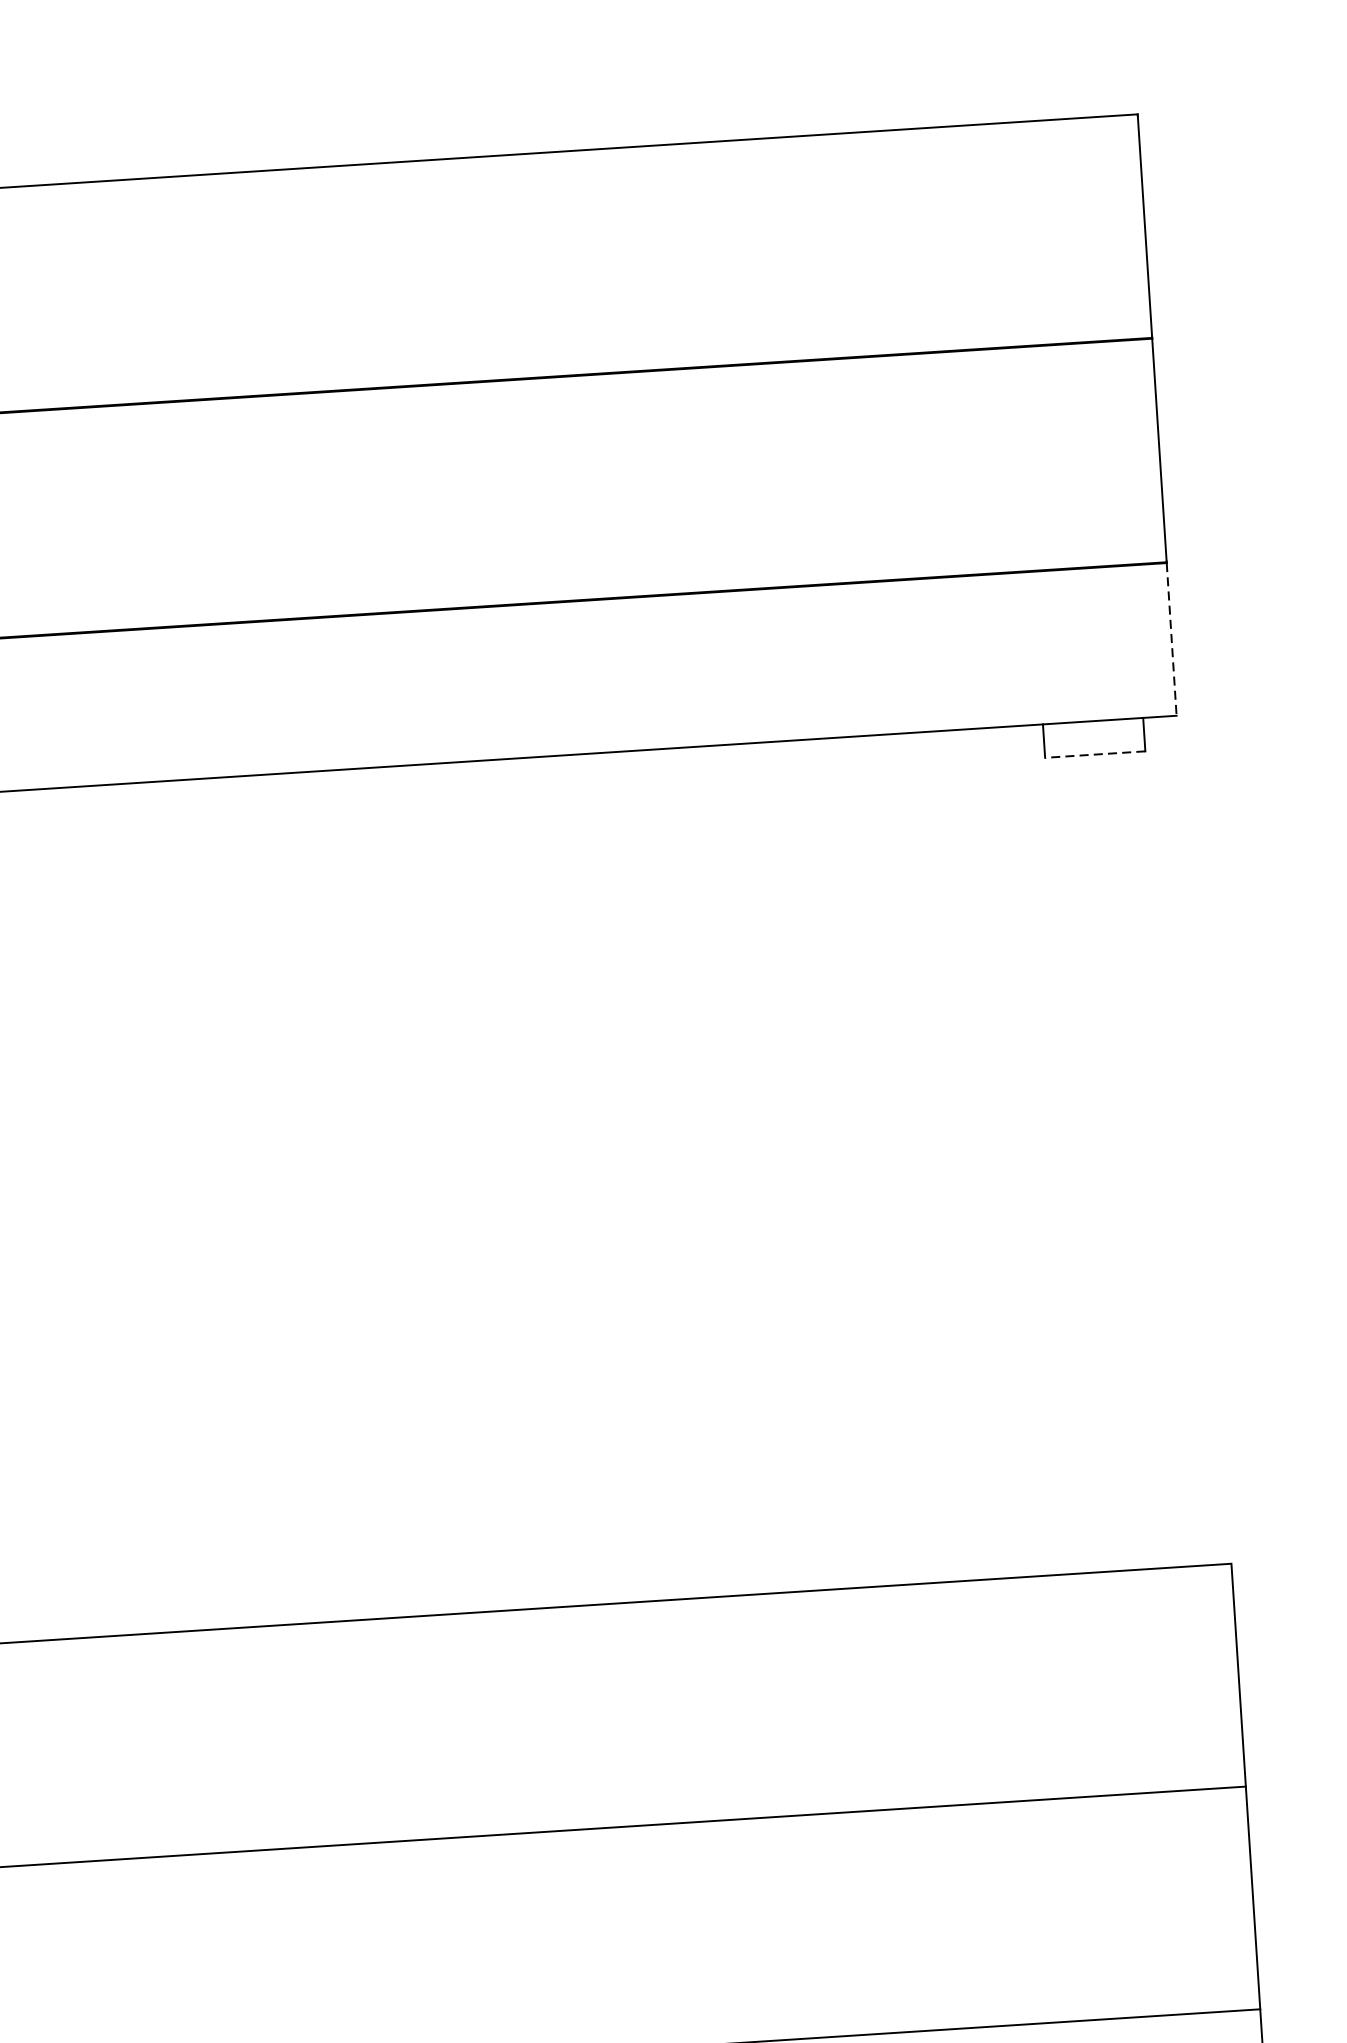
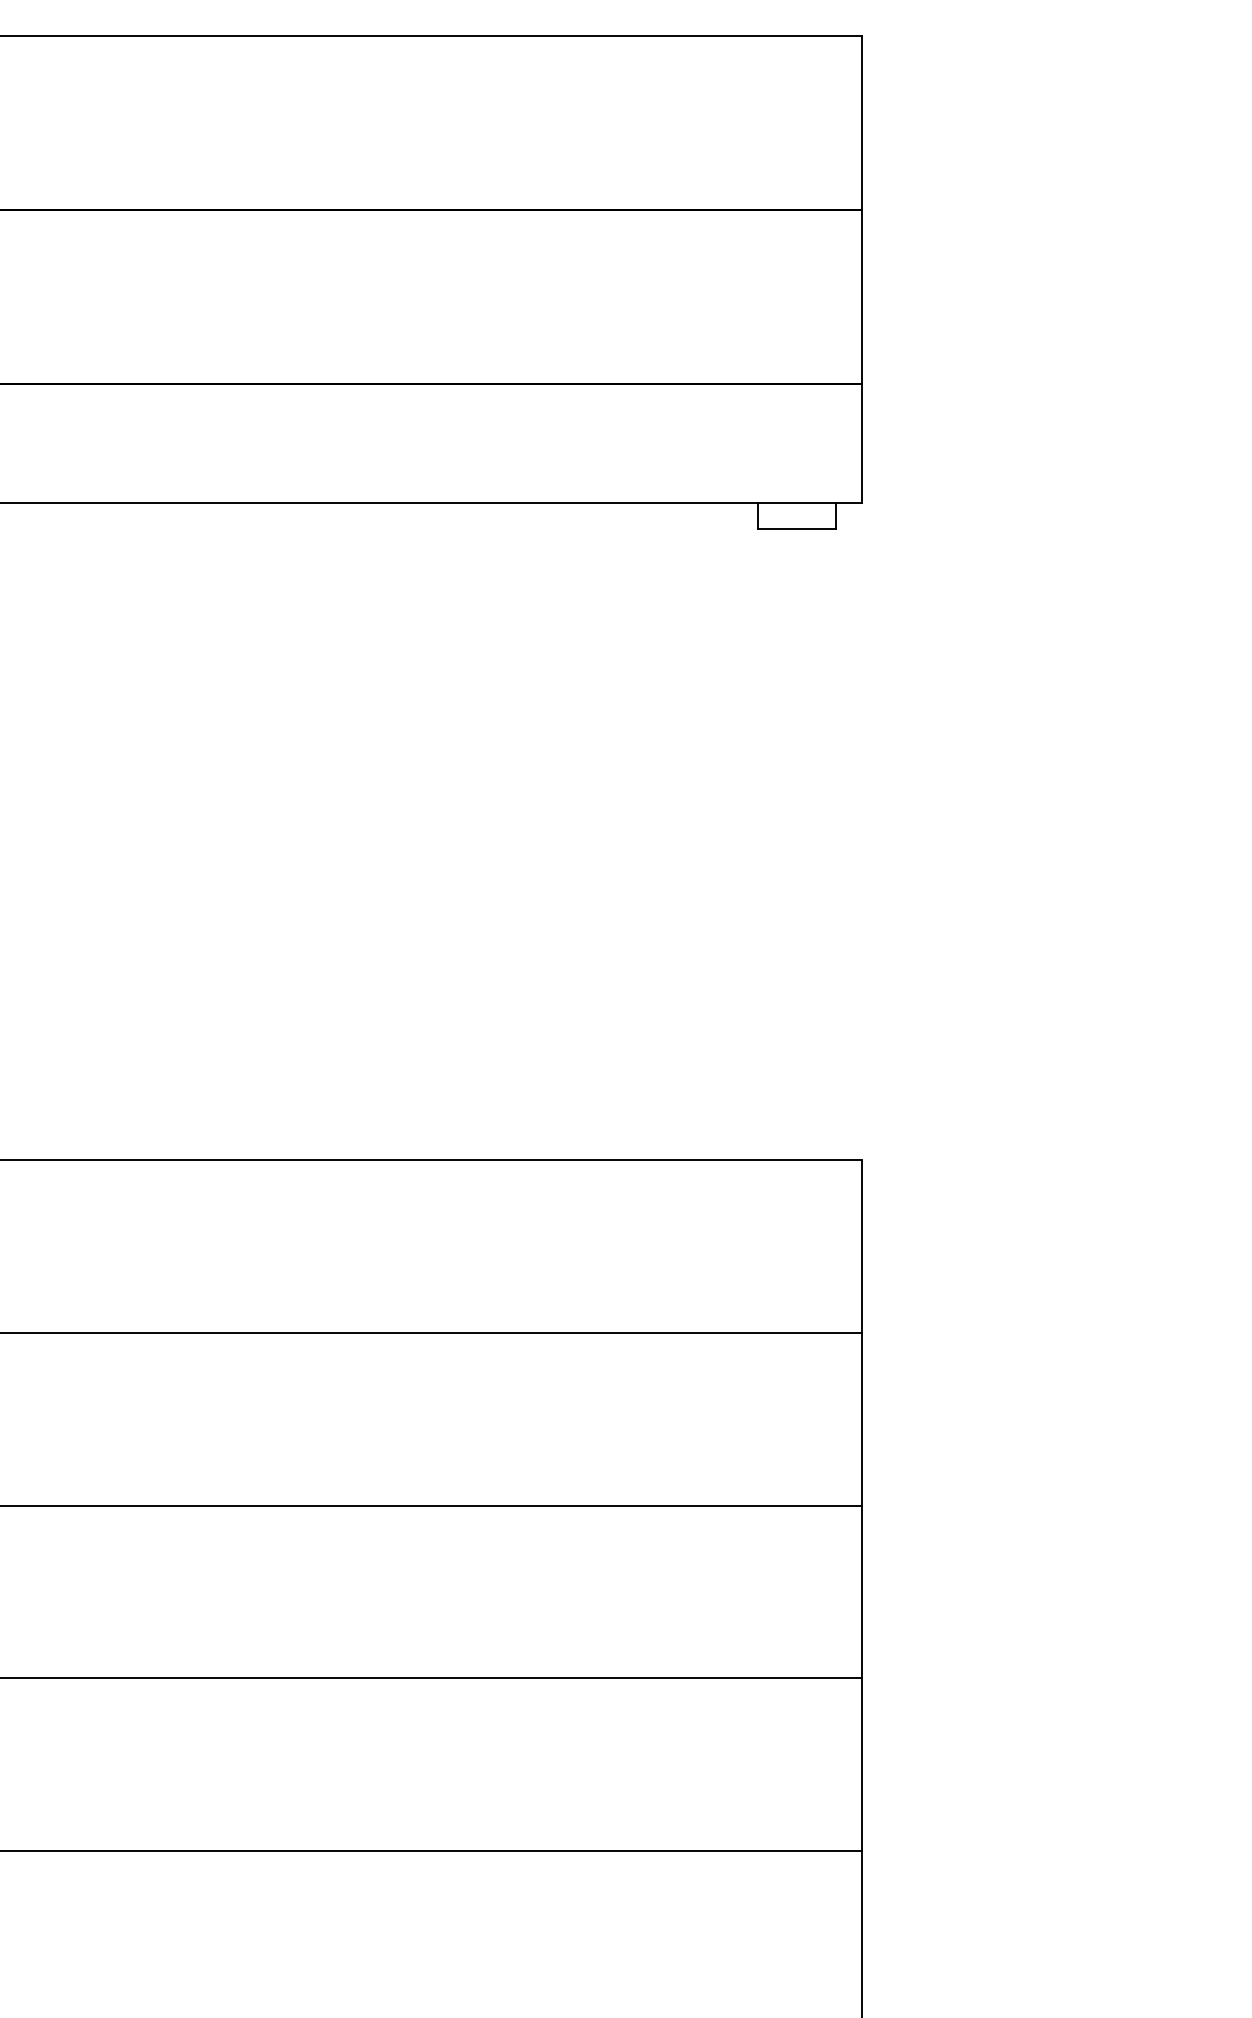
line: (1171, 640) -> (861, 444), dashed -> solid
line: (1095, 754) -> (797, 528), dashed -> solid

